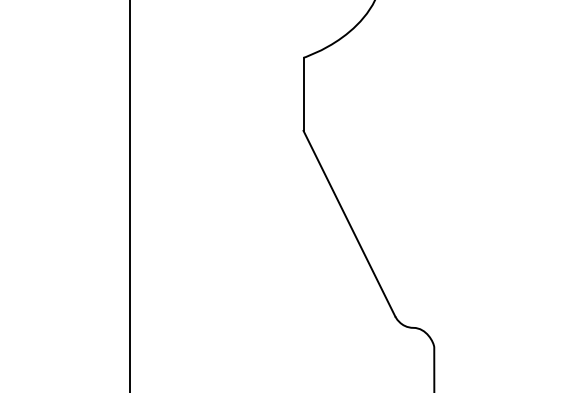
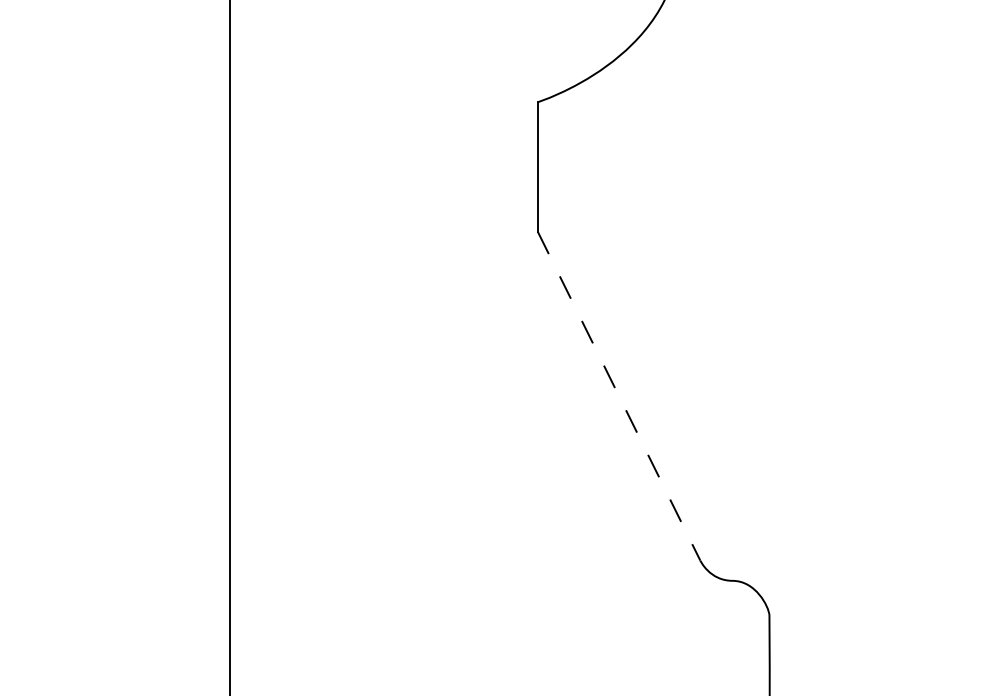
line: (349, 224) -> (619, 397), solid -> dashed

